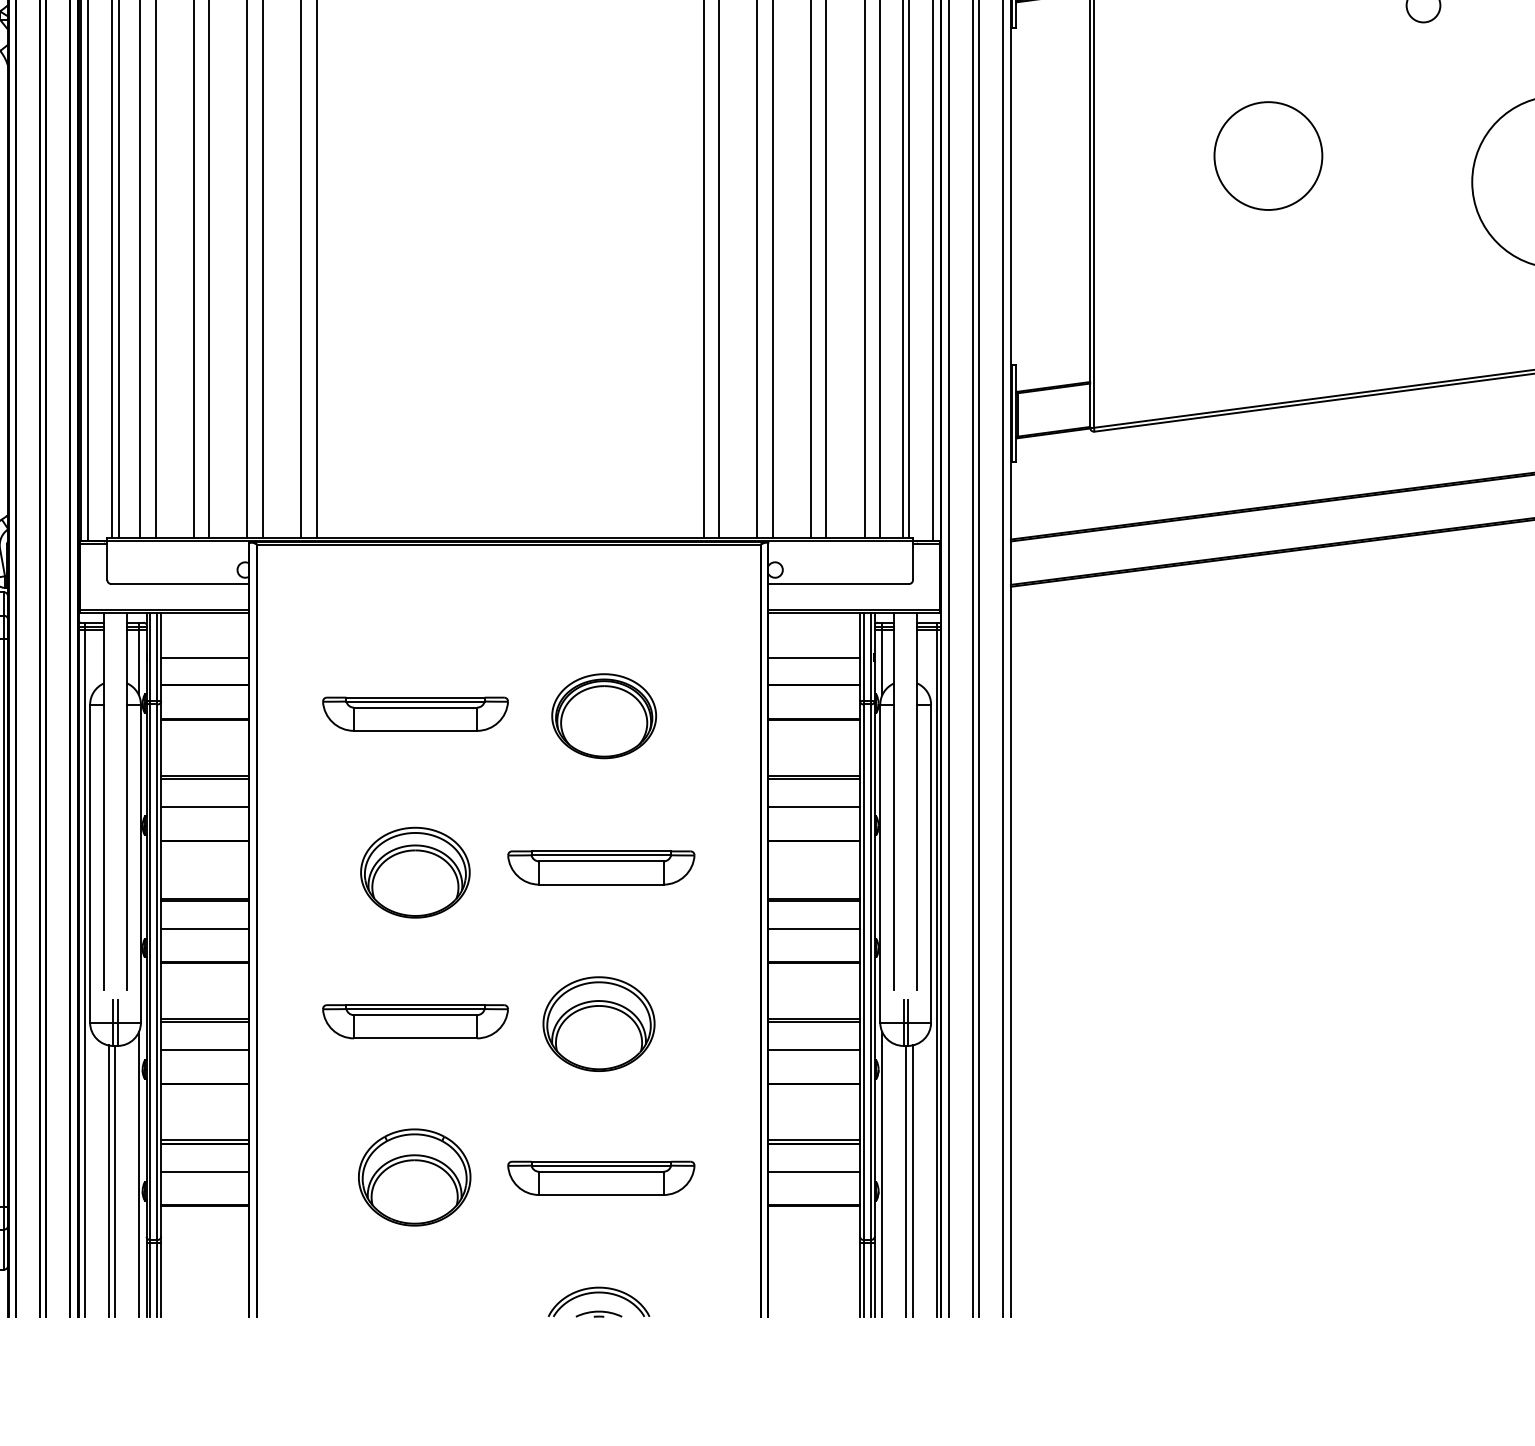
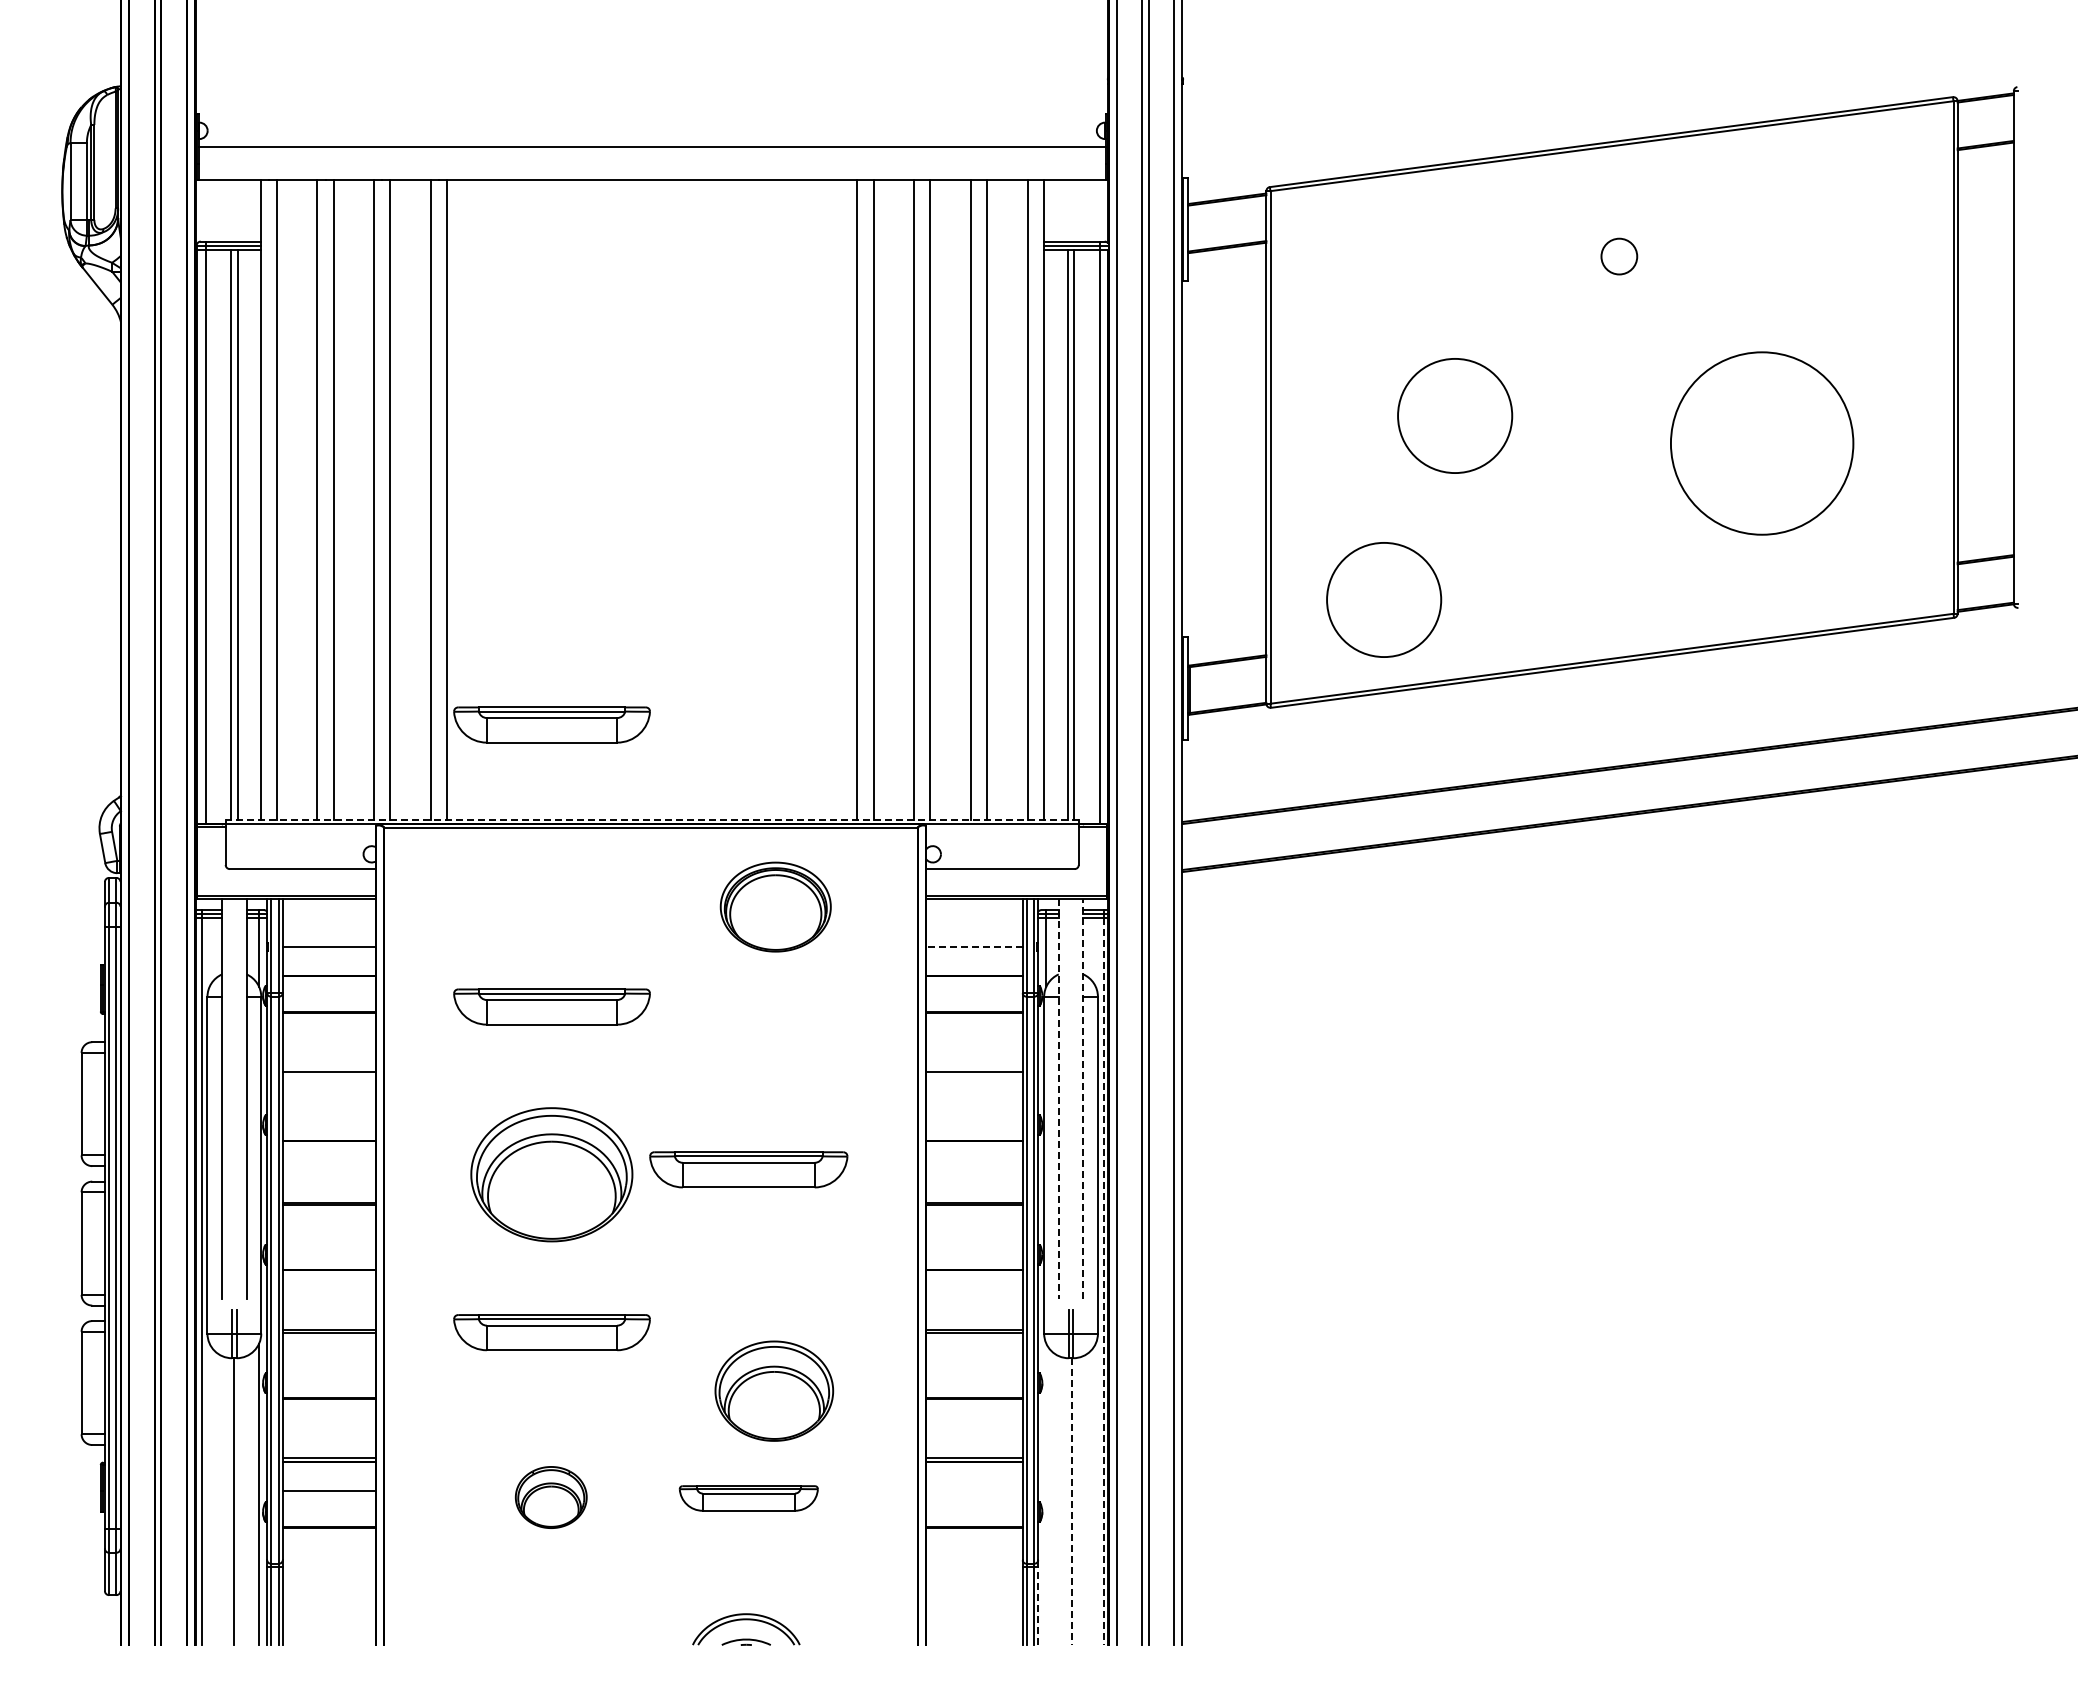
circle: (1201, 329) -> (1384, 599), added
part: (415, 447) -> (551, 724), added
line: (510, 537) -> (652, 819), solid -> dashed
line: (813, 657) -> (973, 946), solid -> dashed
part: (603, 715) -> (775, 906), moved
line: (205, 778) -> (329, 1075), removed
line: (813, 778) -> (973, 1075), removed
line: (893, 801) -> (1058, 1099), solid -> dashed
line: (917, 801) -> (1083, 1099), solid -> dashed
line: (205, 807) -> (329, 1105), removed
line: (813, 807) -> (973, 1105), removed
part: (415, 872) -> (551, 1174), size x1.4
line: (205, 928) -> (329, 1233), removed
line: (813, 928) -> (973, 1233), removed
line: (936, 974) -> (1103, 1282), solid -> dashed
part: (599, 1023) -> (774, 1390), moved
line: (205, 1049) -> (329, 1362), removed
line: (813, 1049) -> (973, 1362), removed
line: (813, 1171) -> (973, 1491), removed
line: (882, 1174) -> (1046, 1494), removed
part: (415, 1177) -> (551, 1497), size x0.6
part: (601, 1178) -> (748, 1498), size x0.7
line: (108, 1181) -> (226, 1501), removed
line: (912, 1181) -> (1078, 1501), removed
line: (906, 1182) -> (1071, 1502), solid -> dashed
line: (874, 1280) -> (1038, 1606), solid -> dashed

